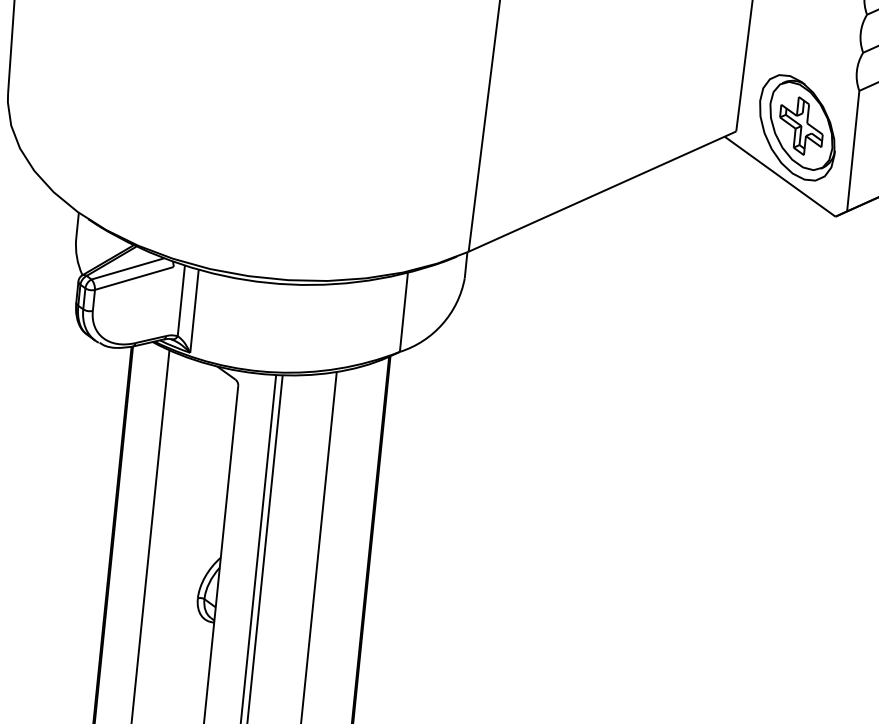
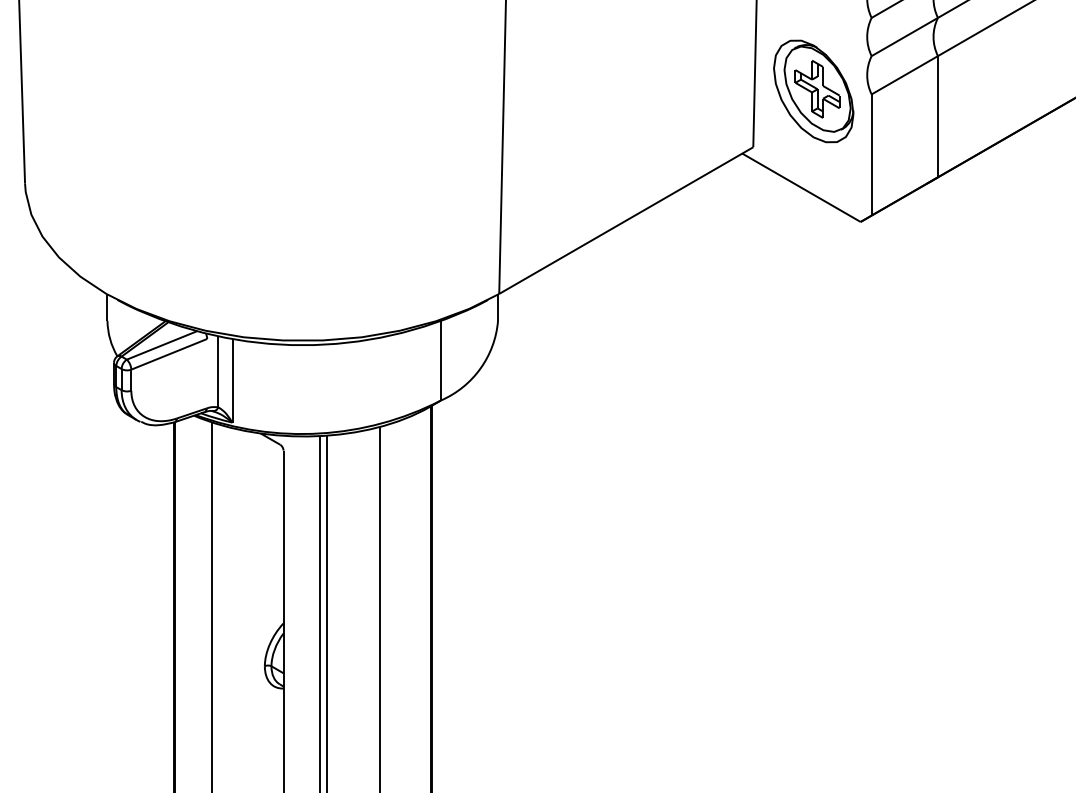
part: (797, 127) -> (813, 91), moved

